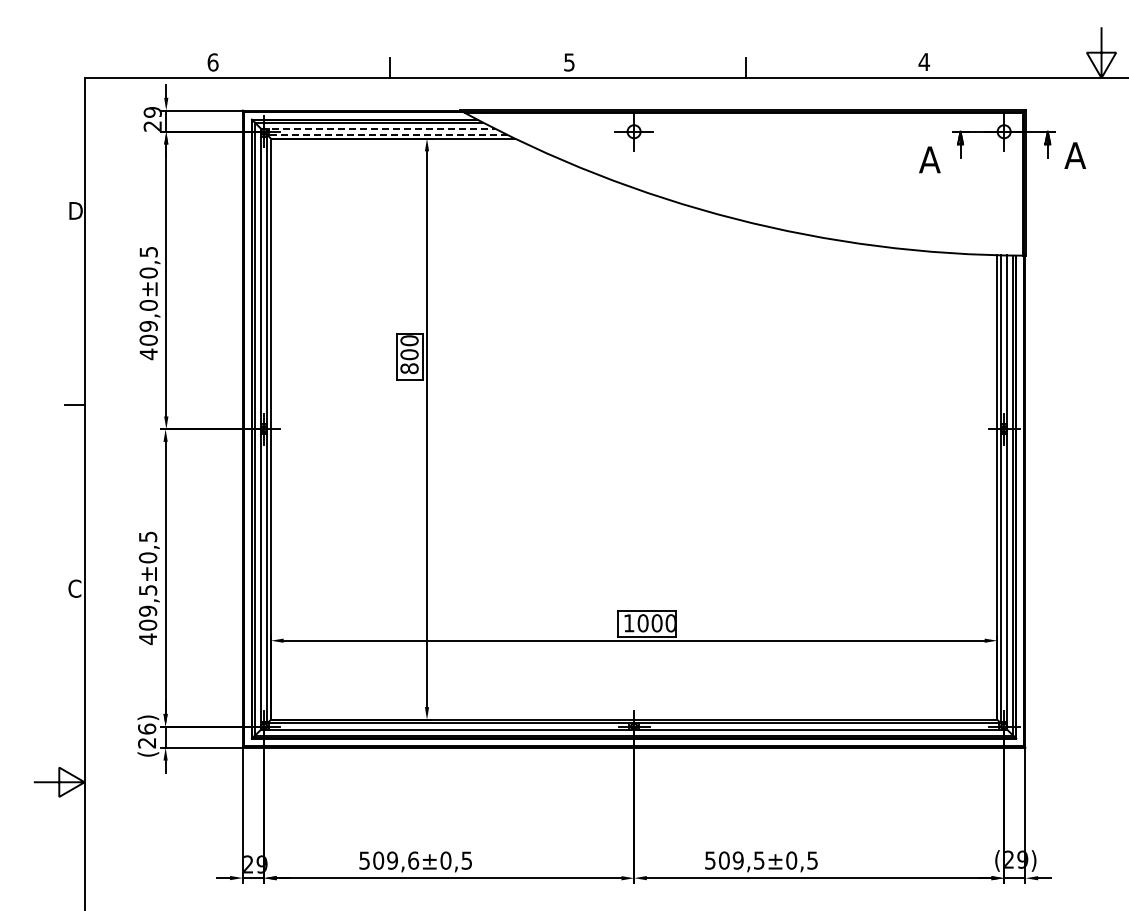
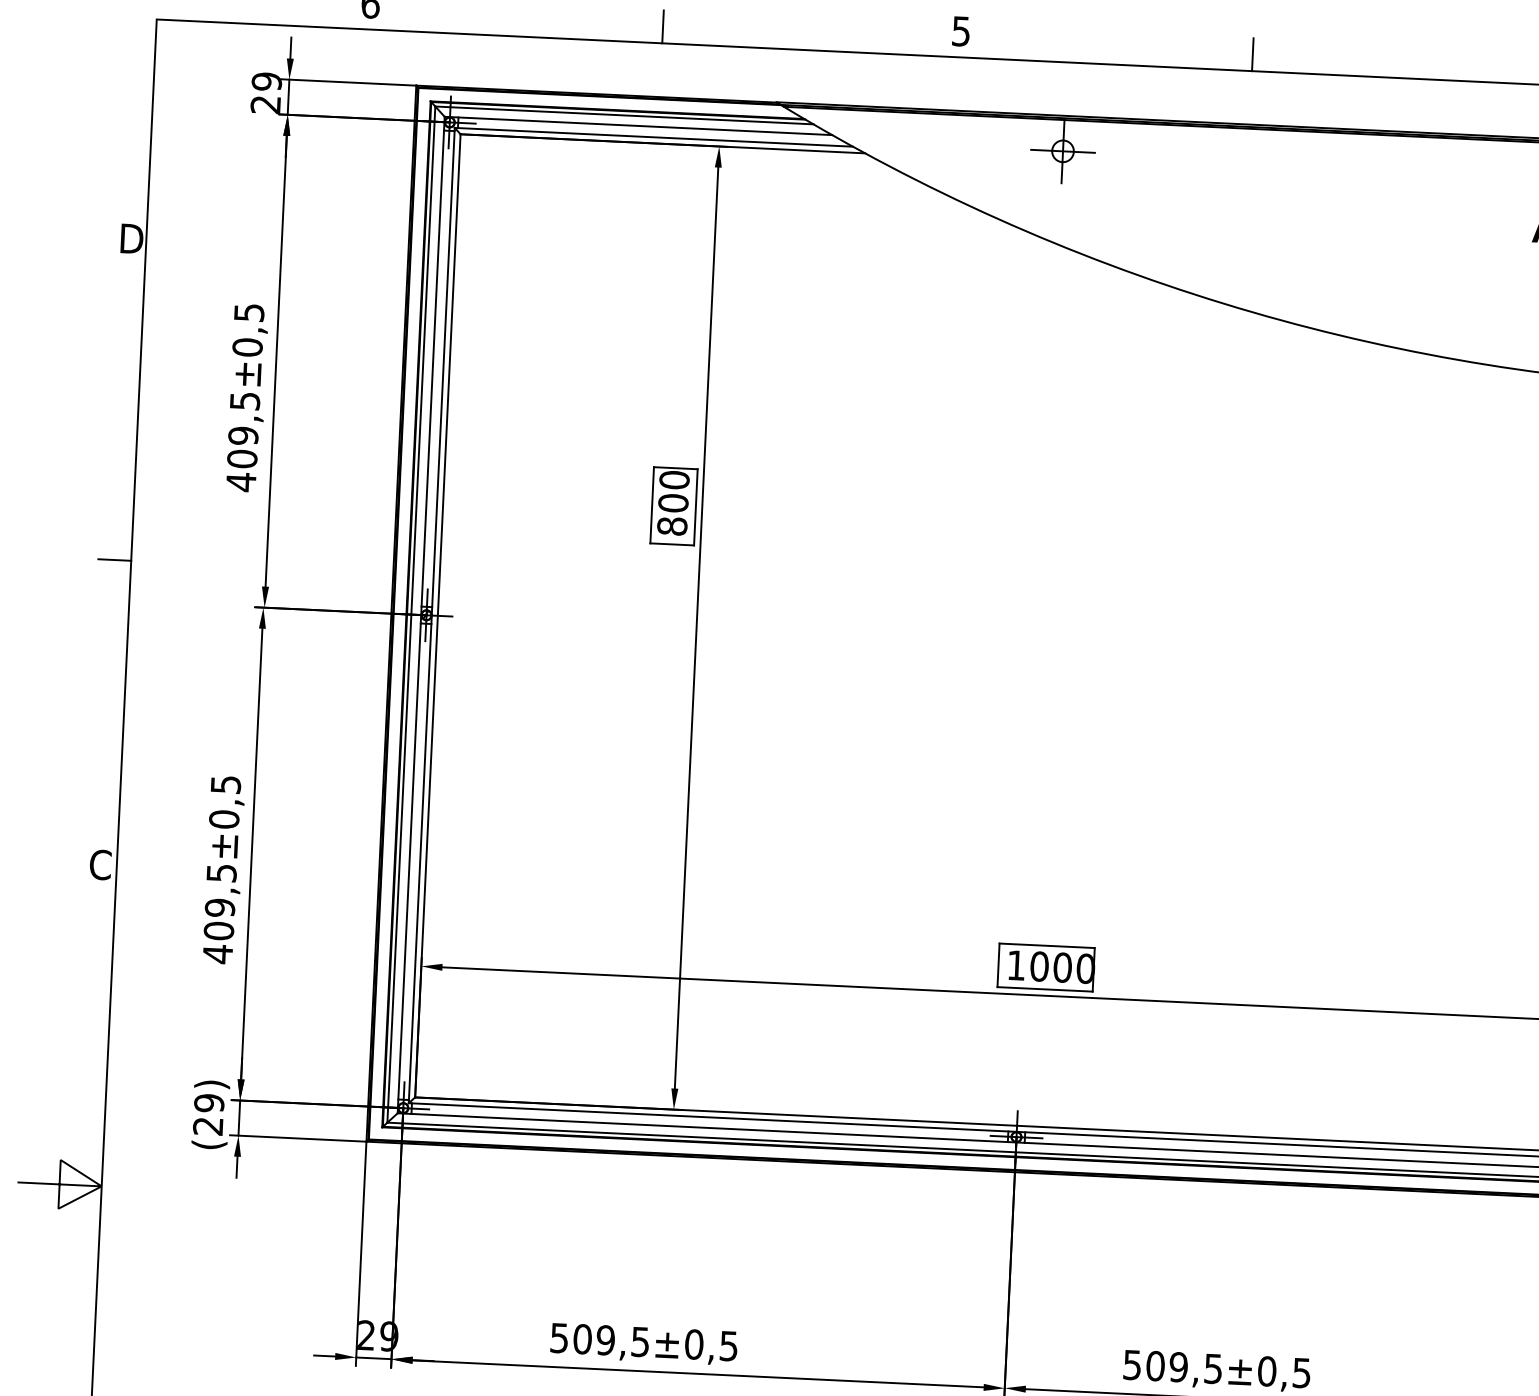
line: (377, 128) -> (638, 125), dashed -> solid
line: (386, 134) -> (652, 136), dashed -> solid
text: (148, 305) -> (244, 401), 409,0 -> 409,5
text: (147, 728) -> (209, 1102), (26) -> (29)
text: (413, 860) -> (640, 1341), 509,6 -> 509,5

